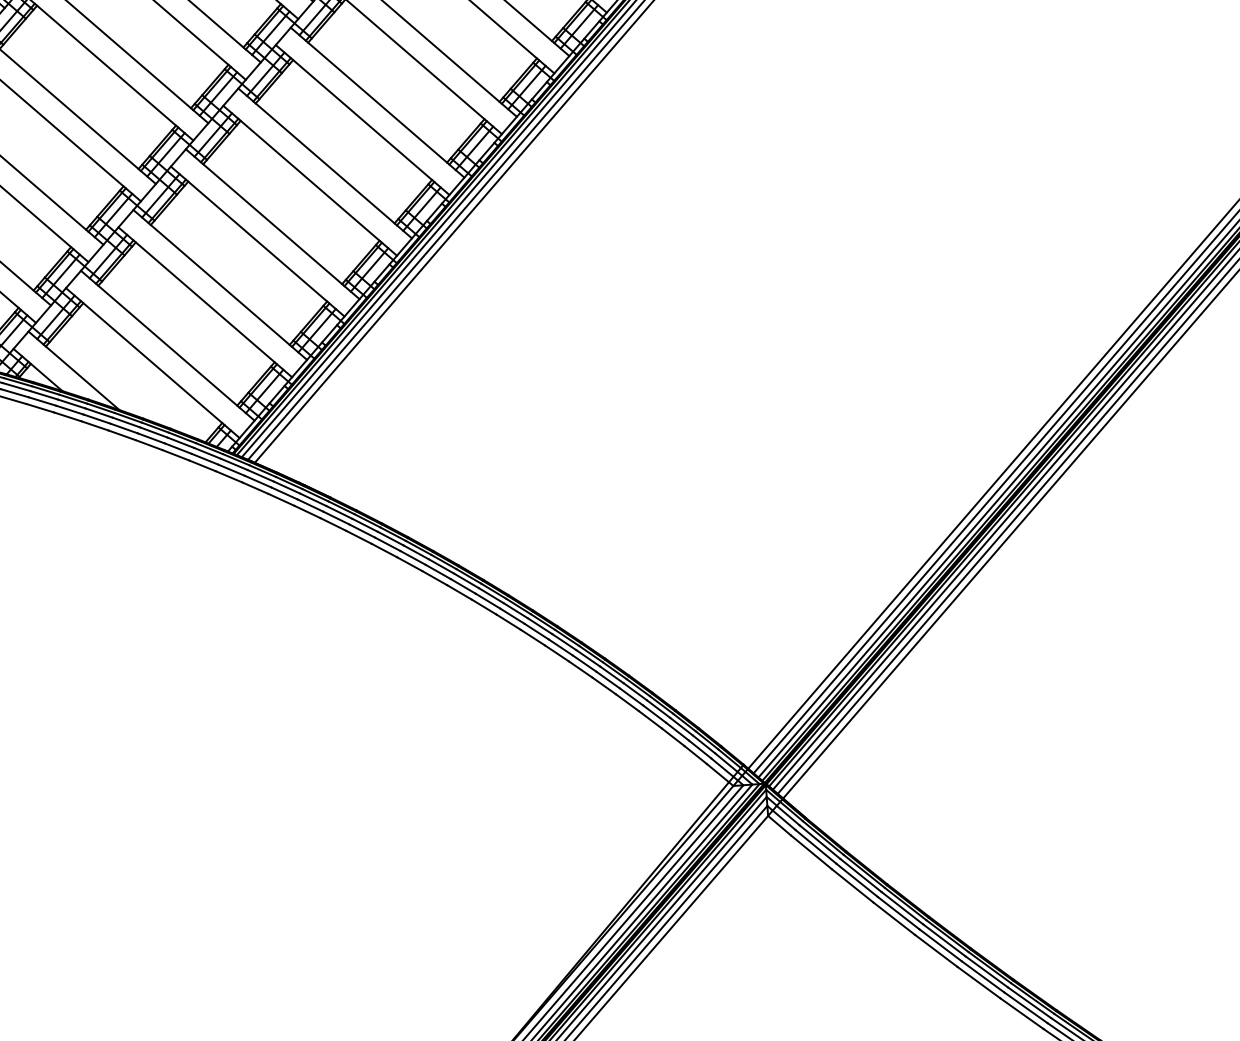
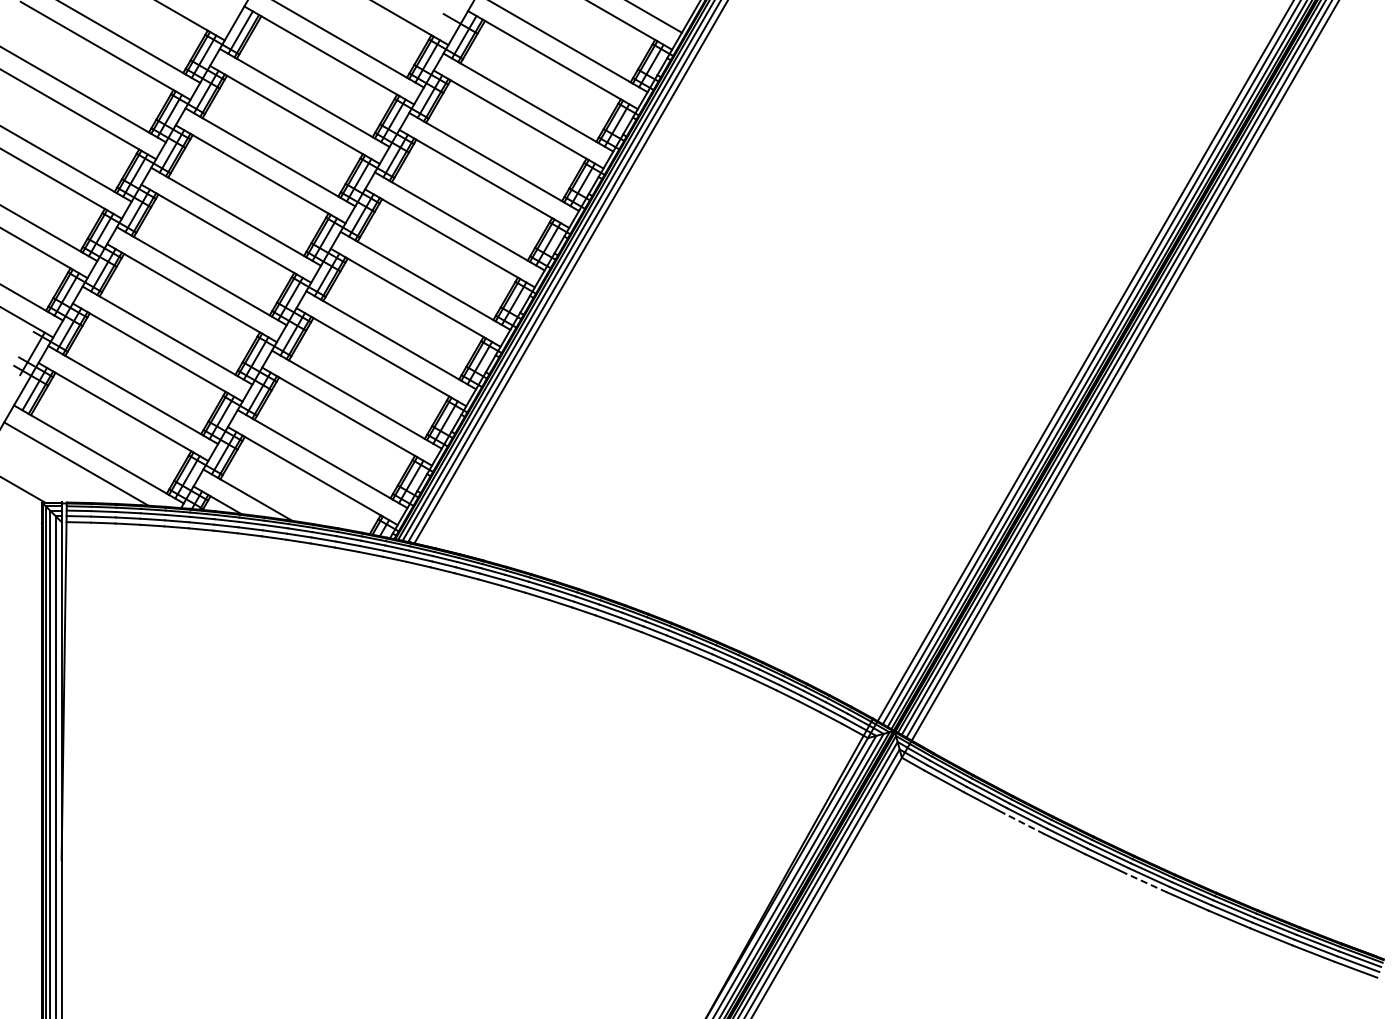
line: (894, 918) -> (1024, 823), solid -> dashed
line: (1021, 1014) -> (1146, 883), solid -> dashed

